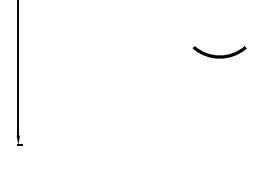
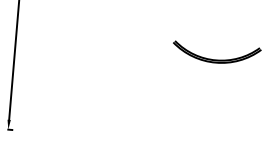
part: (219, 52) -> (216, 53), size x1.67

